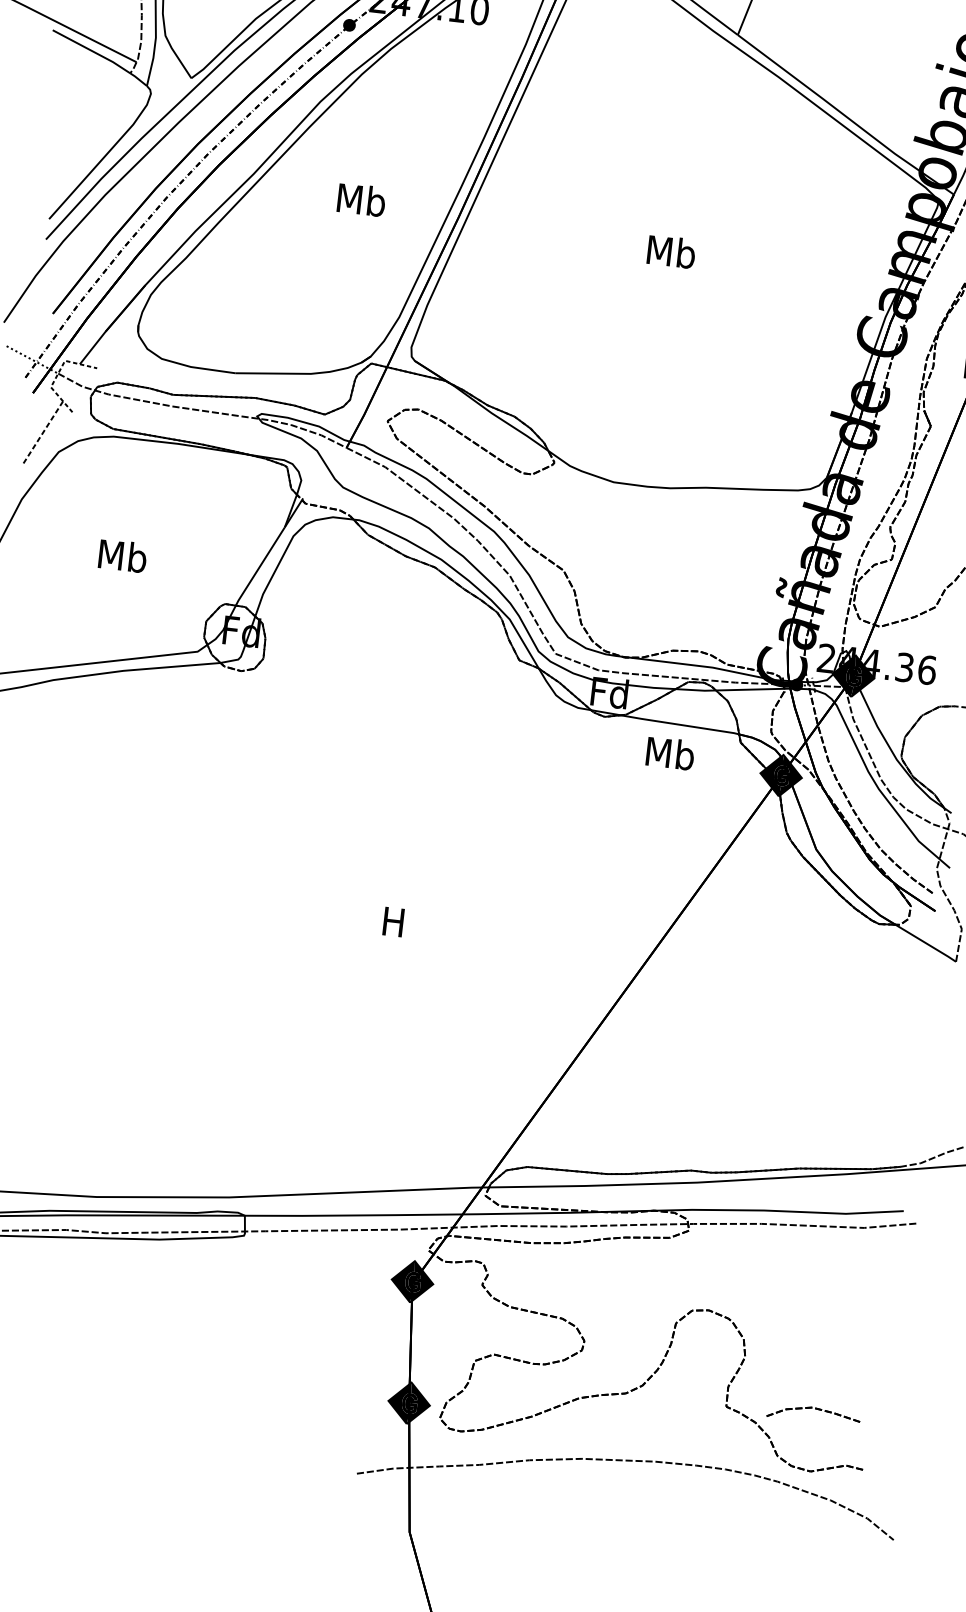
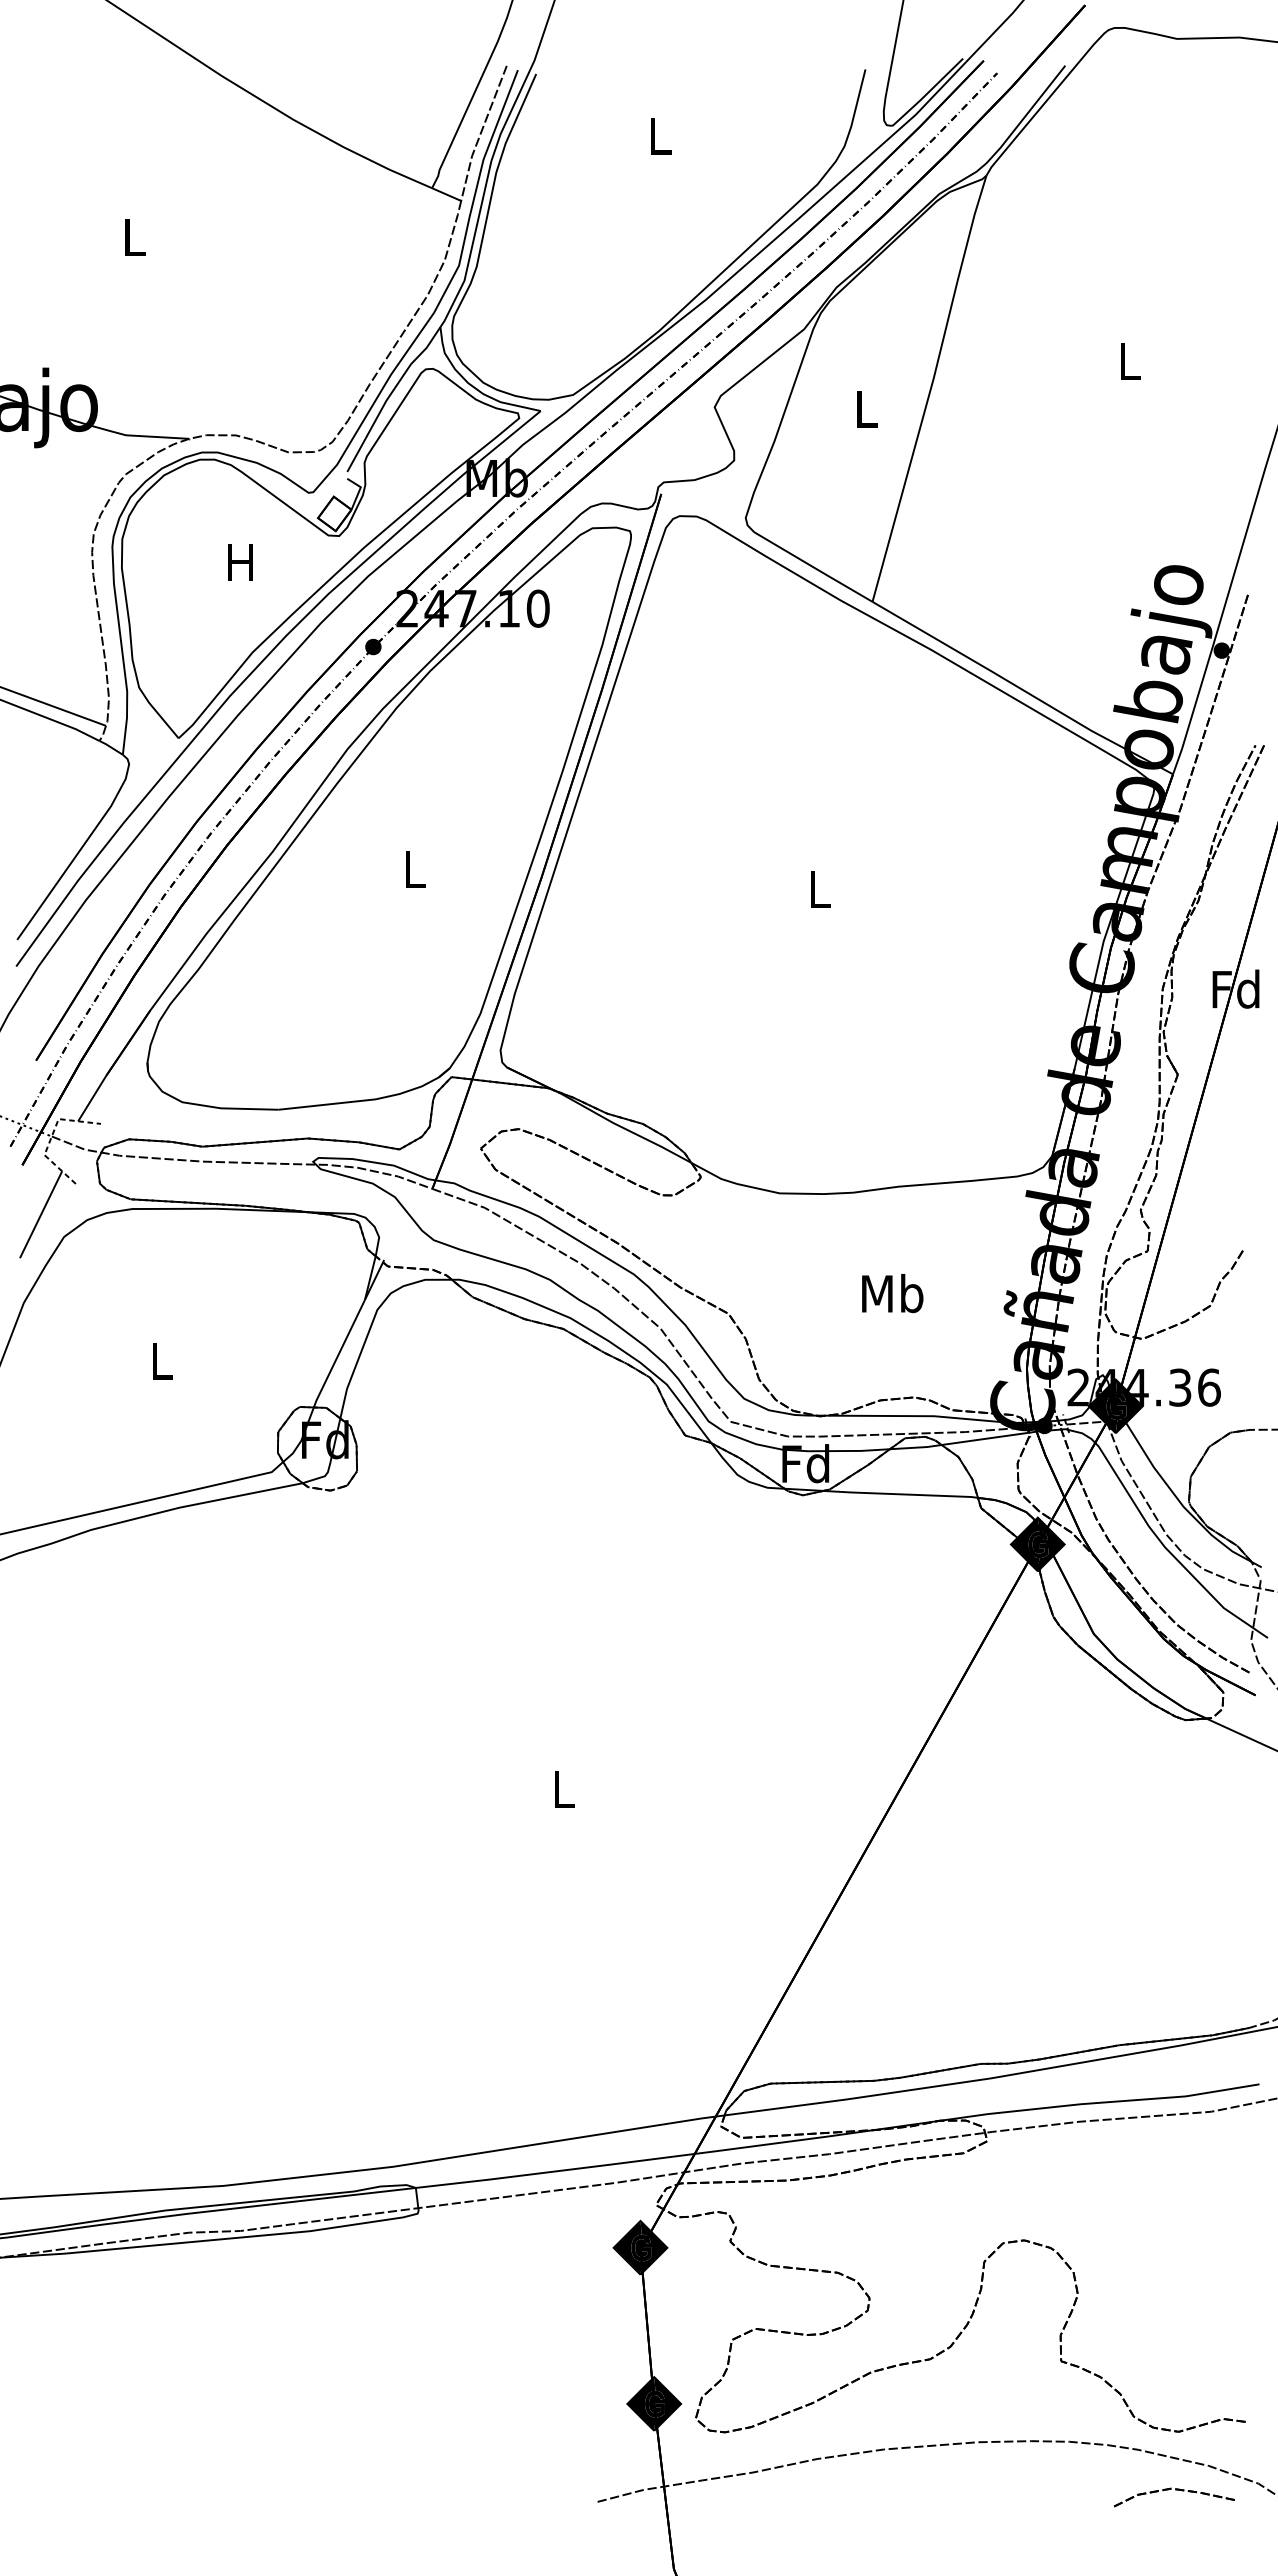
text: (361, 199) -> (414, 868), Mb -> L
text: (671, 251) -> (819, 889), Mb -> L
line: (42, 433) -> (40, 1215), dashed -> solid
text: (122, 555) -> (161, 1360), Mb -> L
text: (670, 753) -> (892, 1293), moved
text: (393, 921) -> (562, 1789), H -> L
part: (815, 1409) -> (1175, 2490), moved

